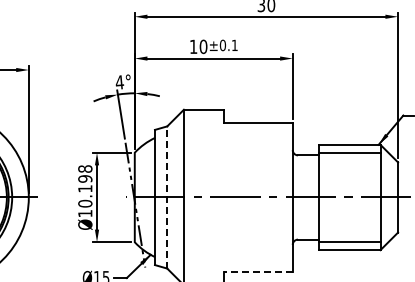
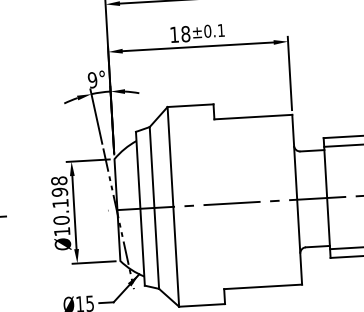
text: (203, 46) -> (185, 33), 10 -> 18
text: (119, 82) -> (92, 80), 4° -> 9°
line: (167, 197) -> (154, 207), dashed -> solid
line: (258, 272) -> (263, 287), dashed -> solid

